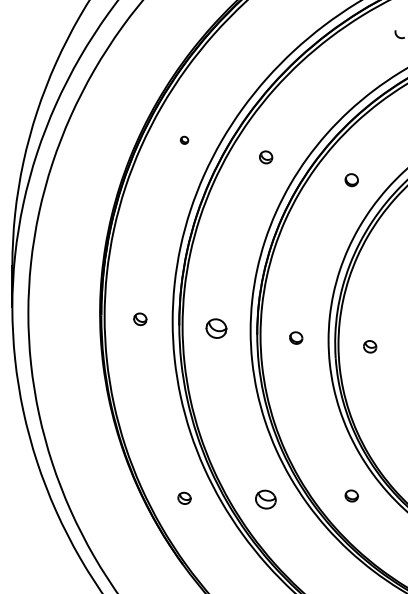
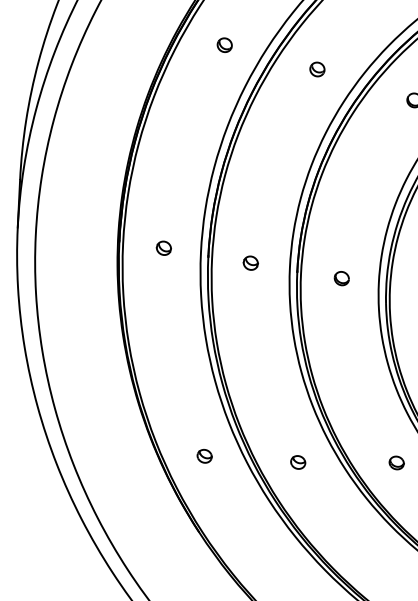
part: (184, 140) -> (224, 45), size x1.67
part: (216, 328) -> (250, 263), size x0.62
part: (266, 499) -> (298, 462), size x0.62

